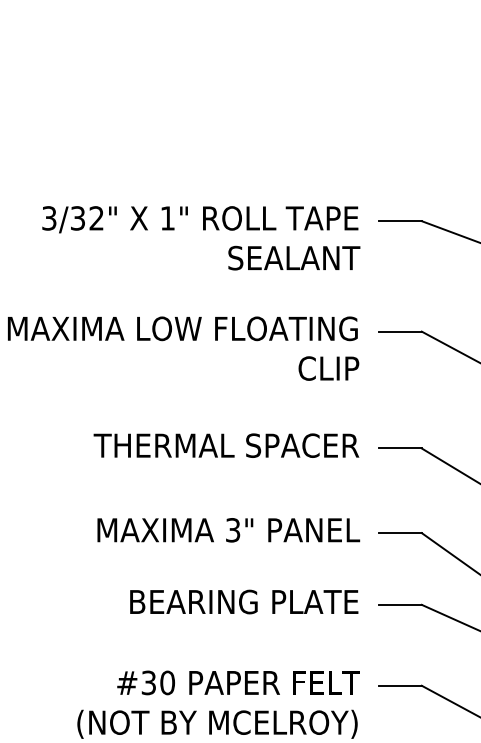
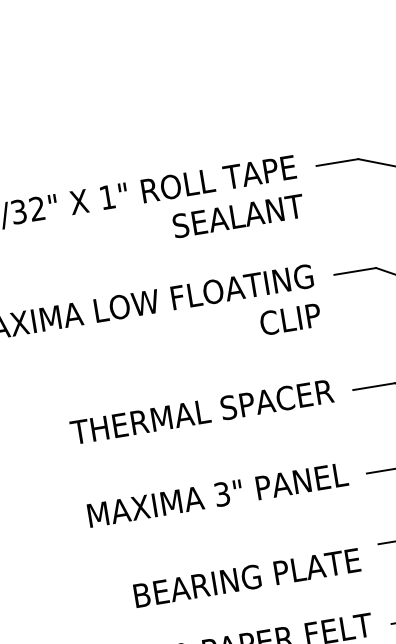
text: (244, 601) -> (247, 577), moved

